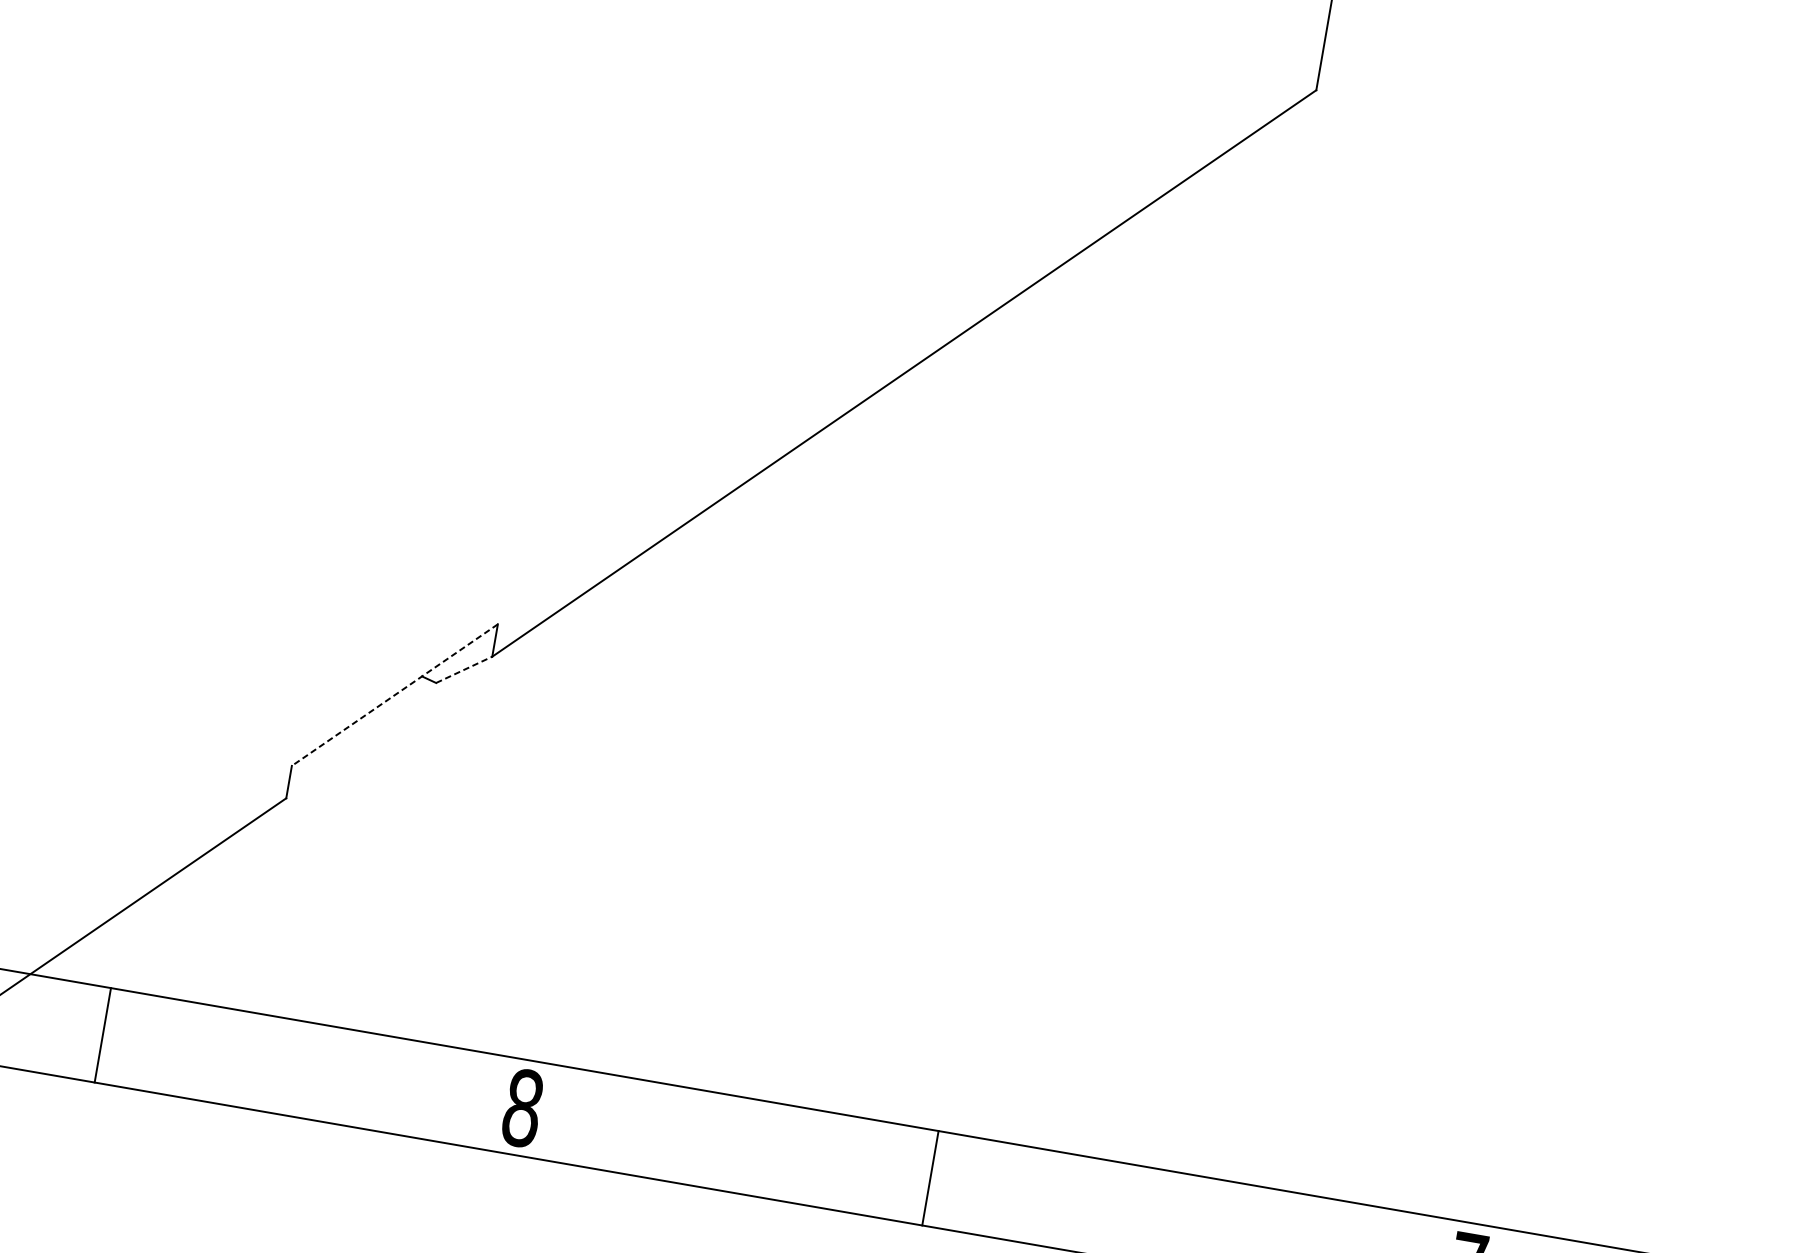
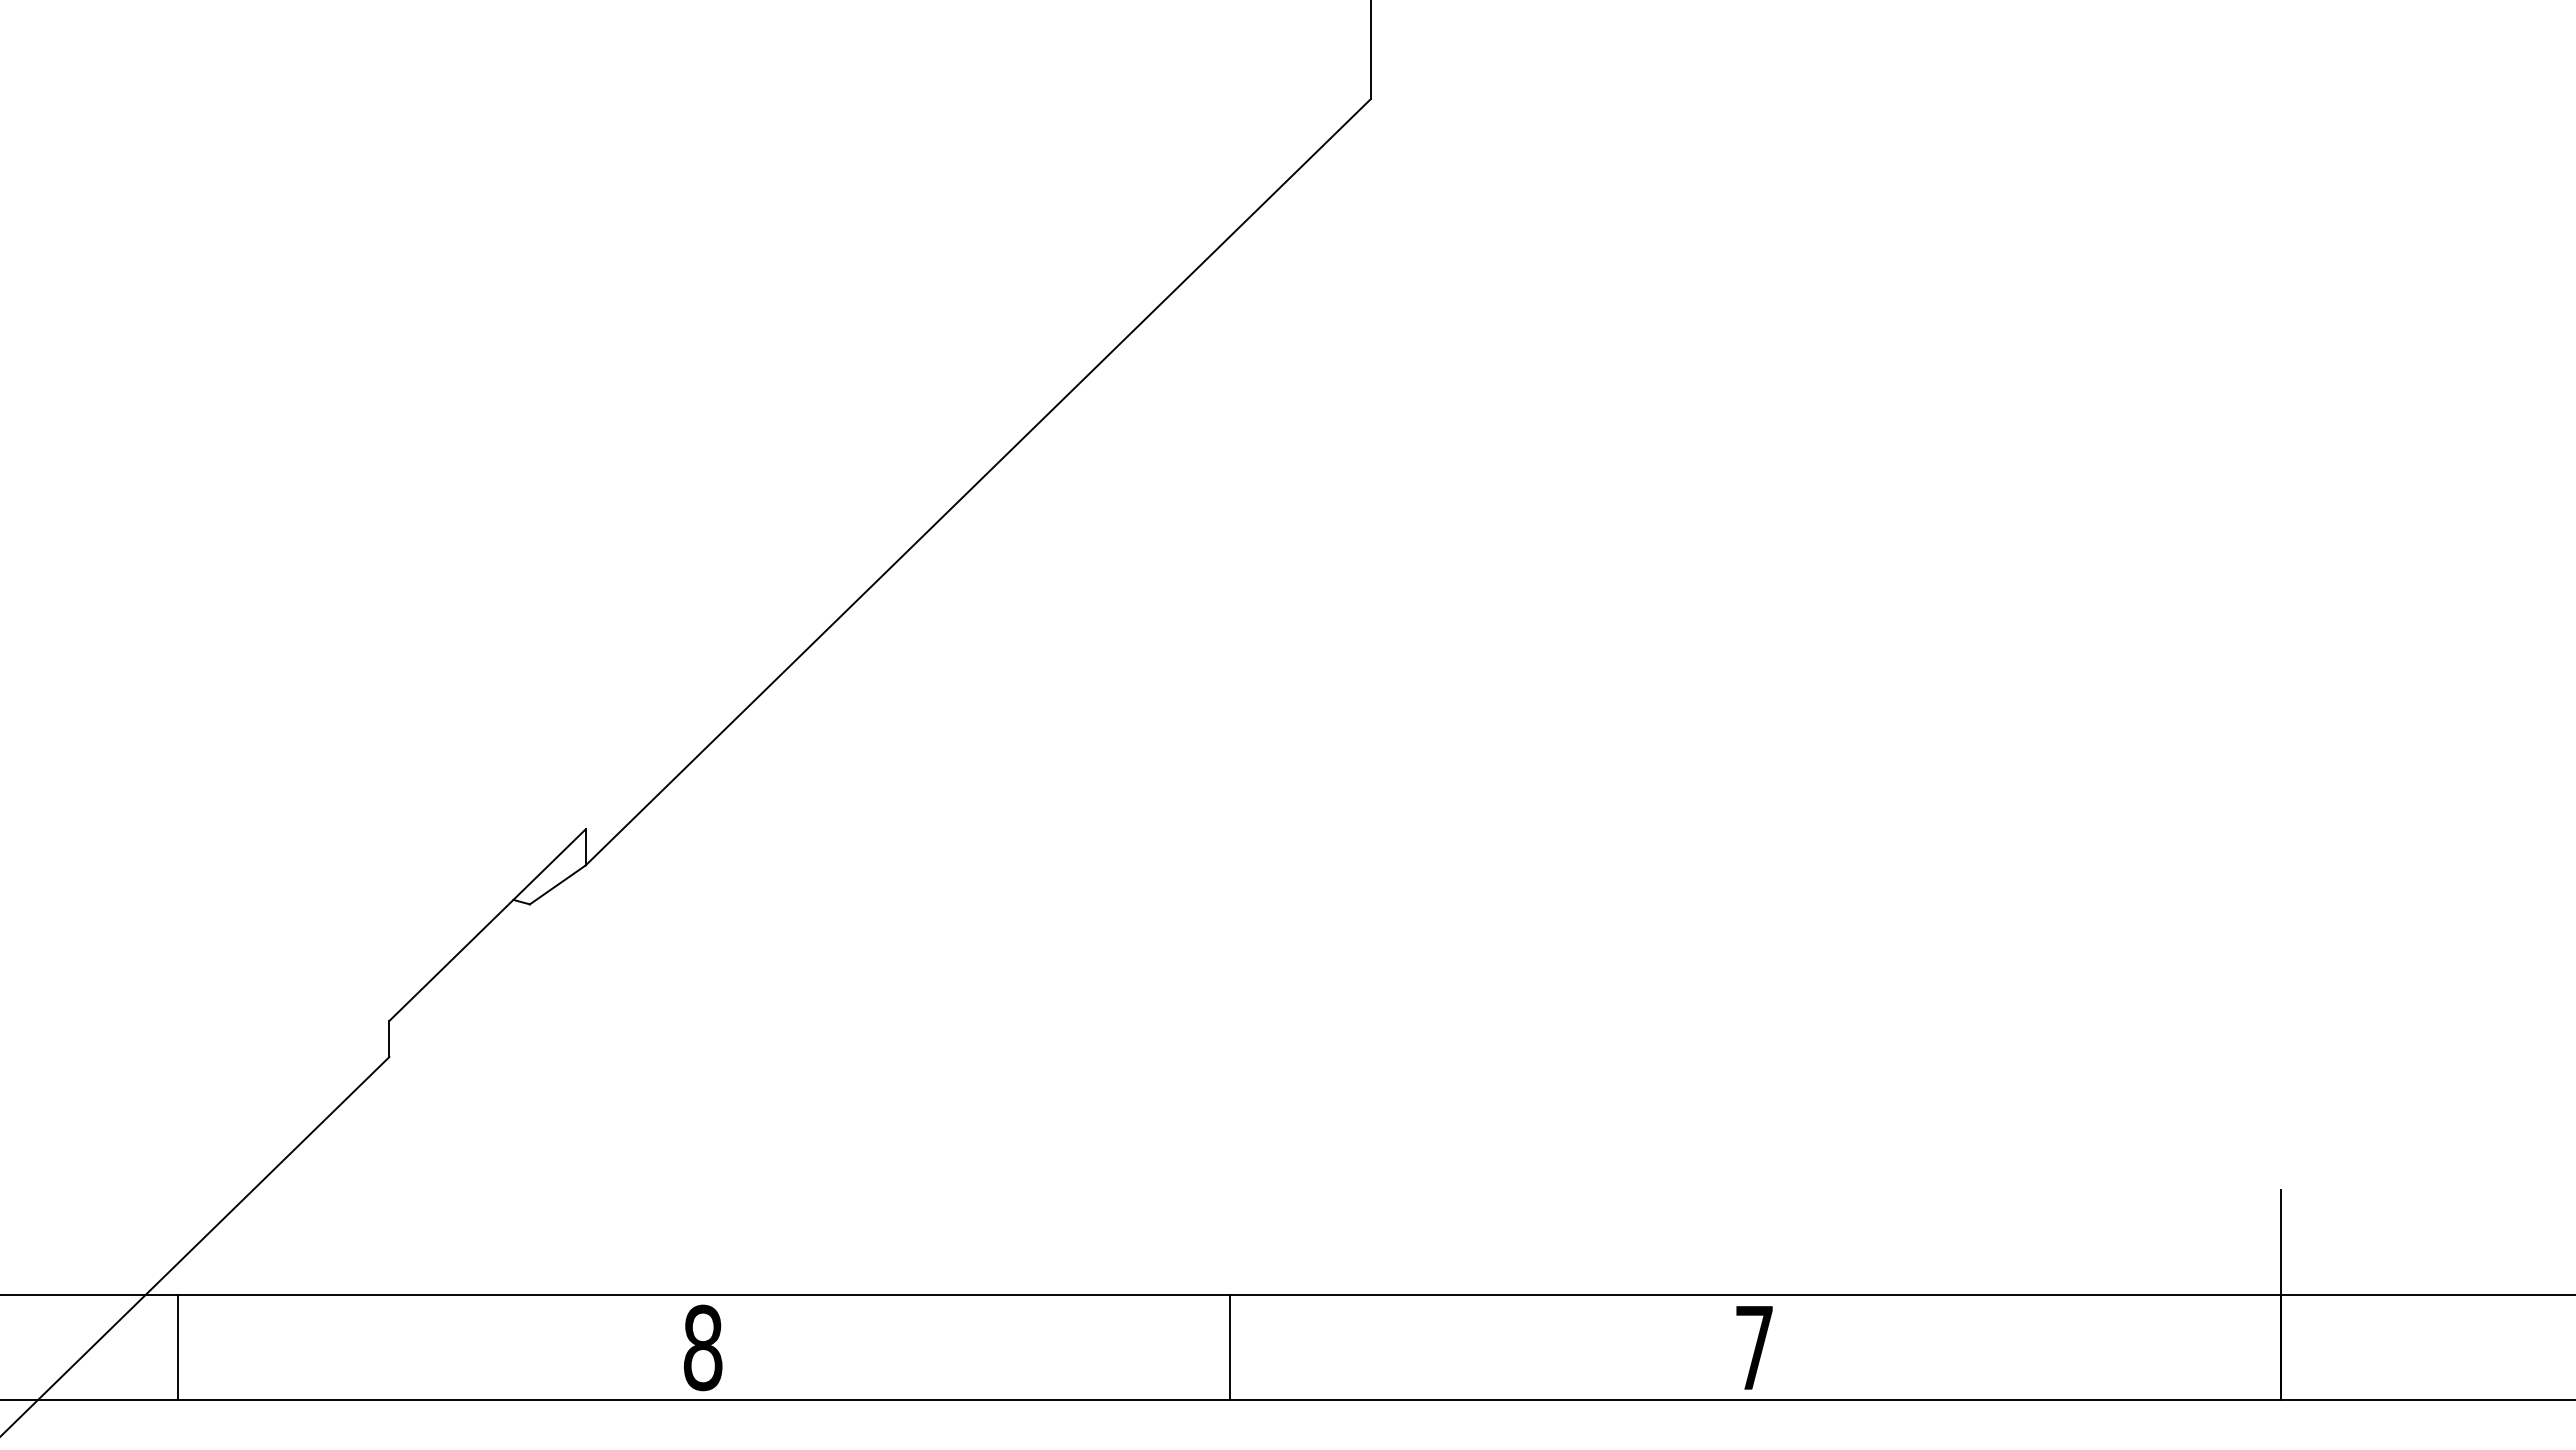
line: (464, 669) -> (558, 884), dashed -> solid
line: (394, 695) -> (487, 925), dashed -> solid
line: (103, 1035) -> (178, 1347), moved
line: (930, 1178) -> (1229, 1347), moved

